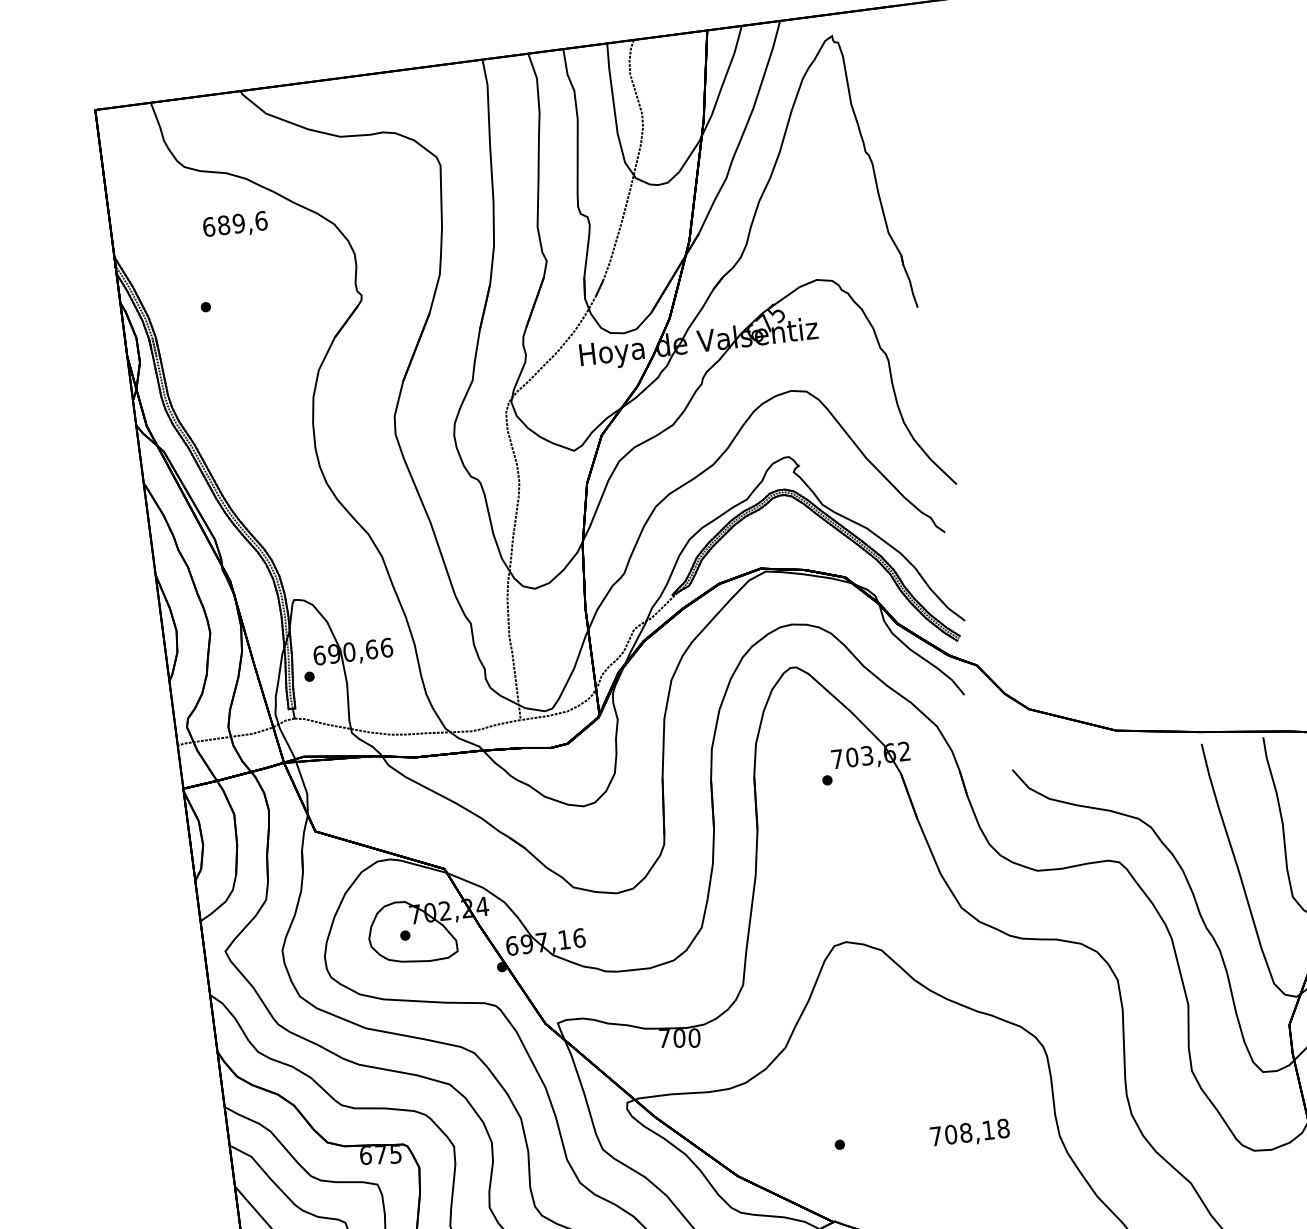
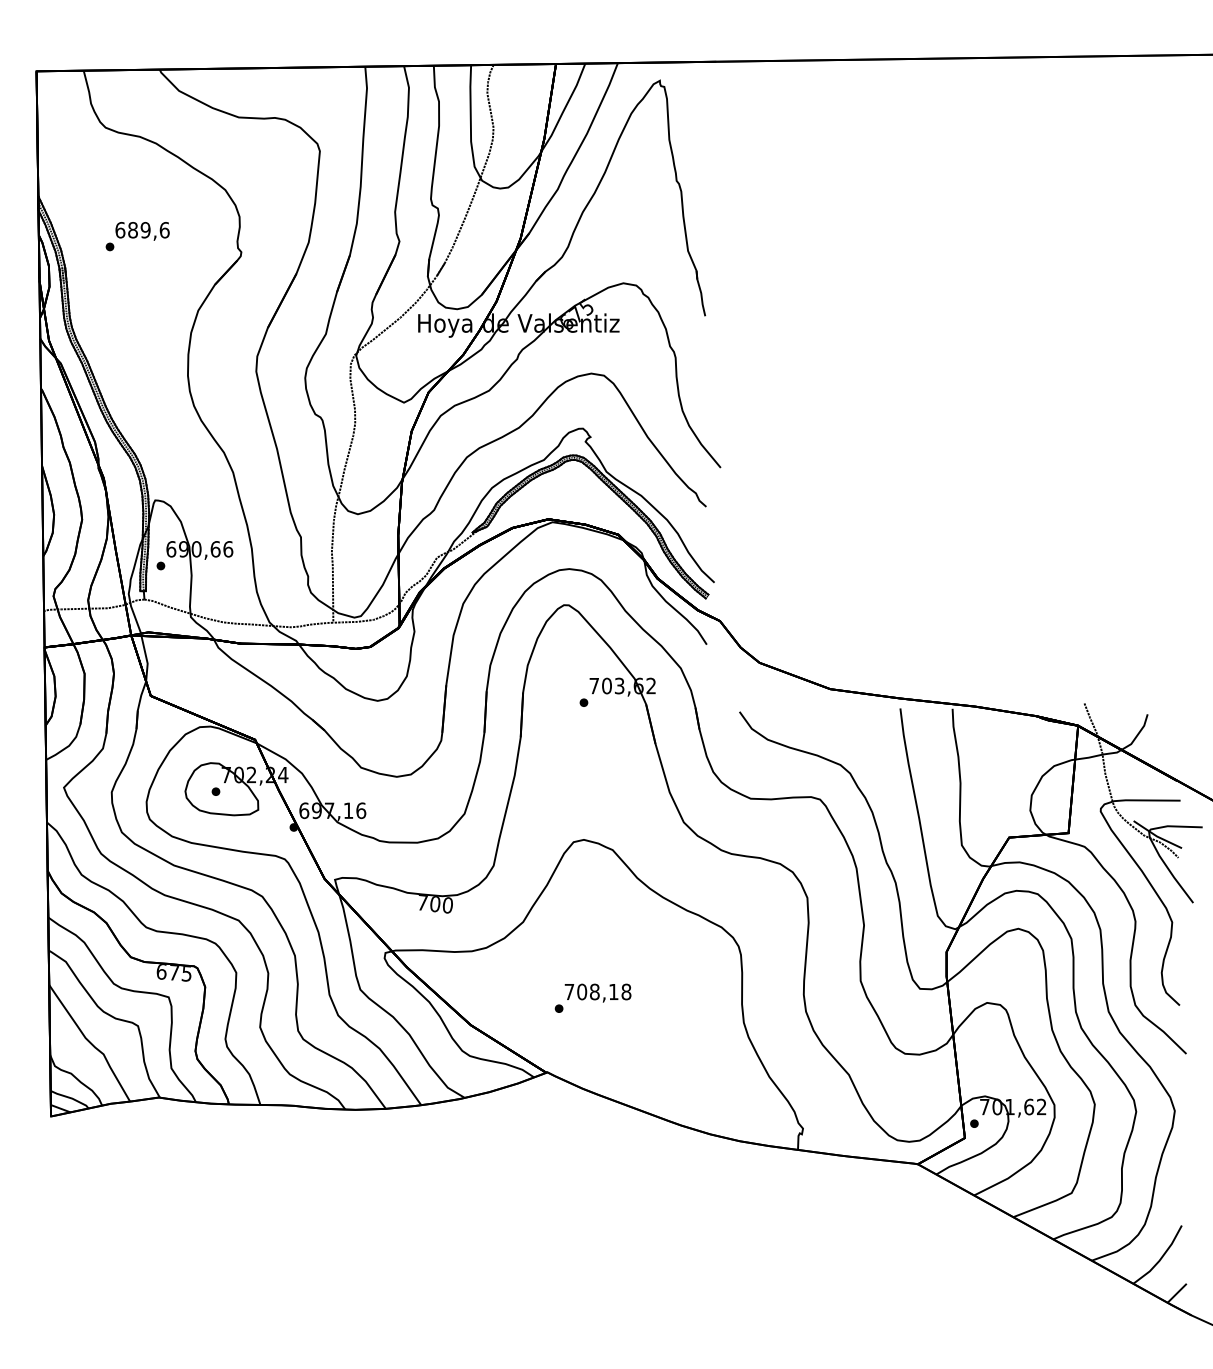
text: (235, 225) -> (142, 231), moved
text: (969, 1133) -> (597, 992), moved

